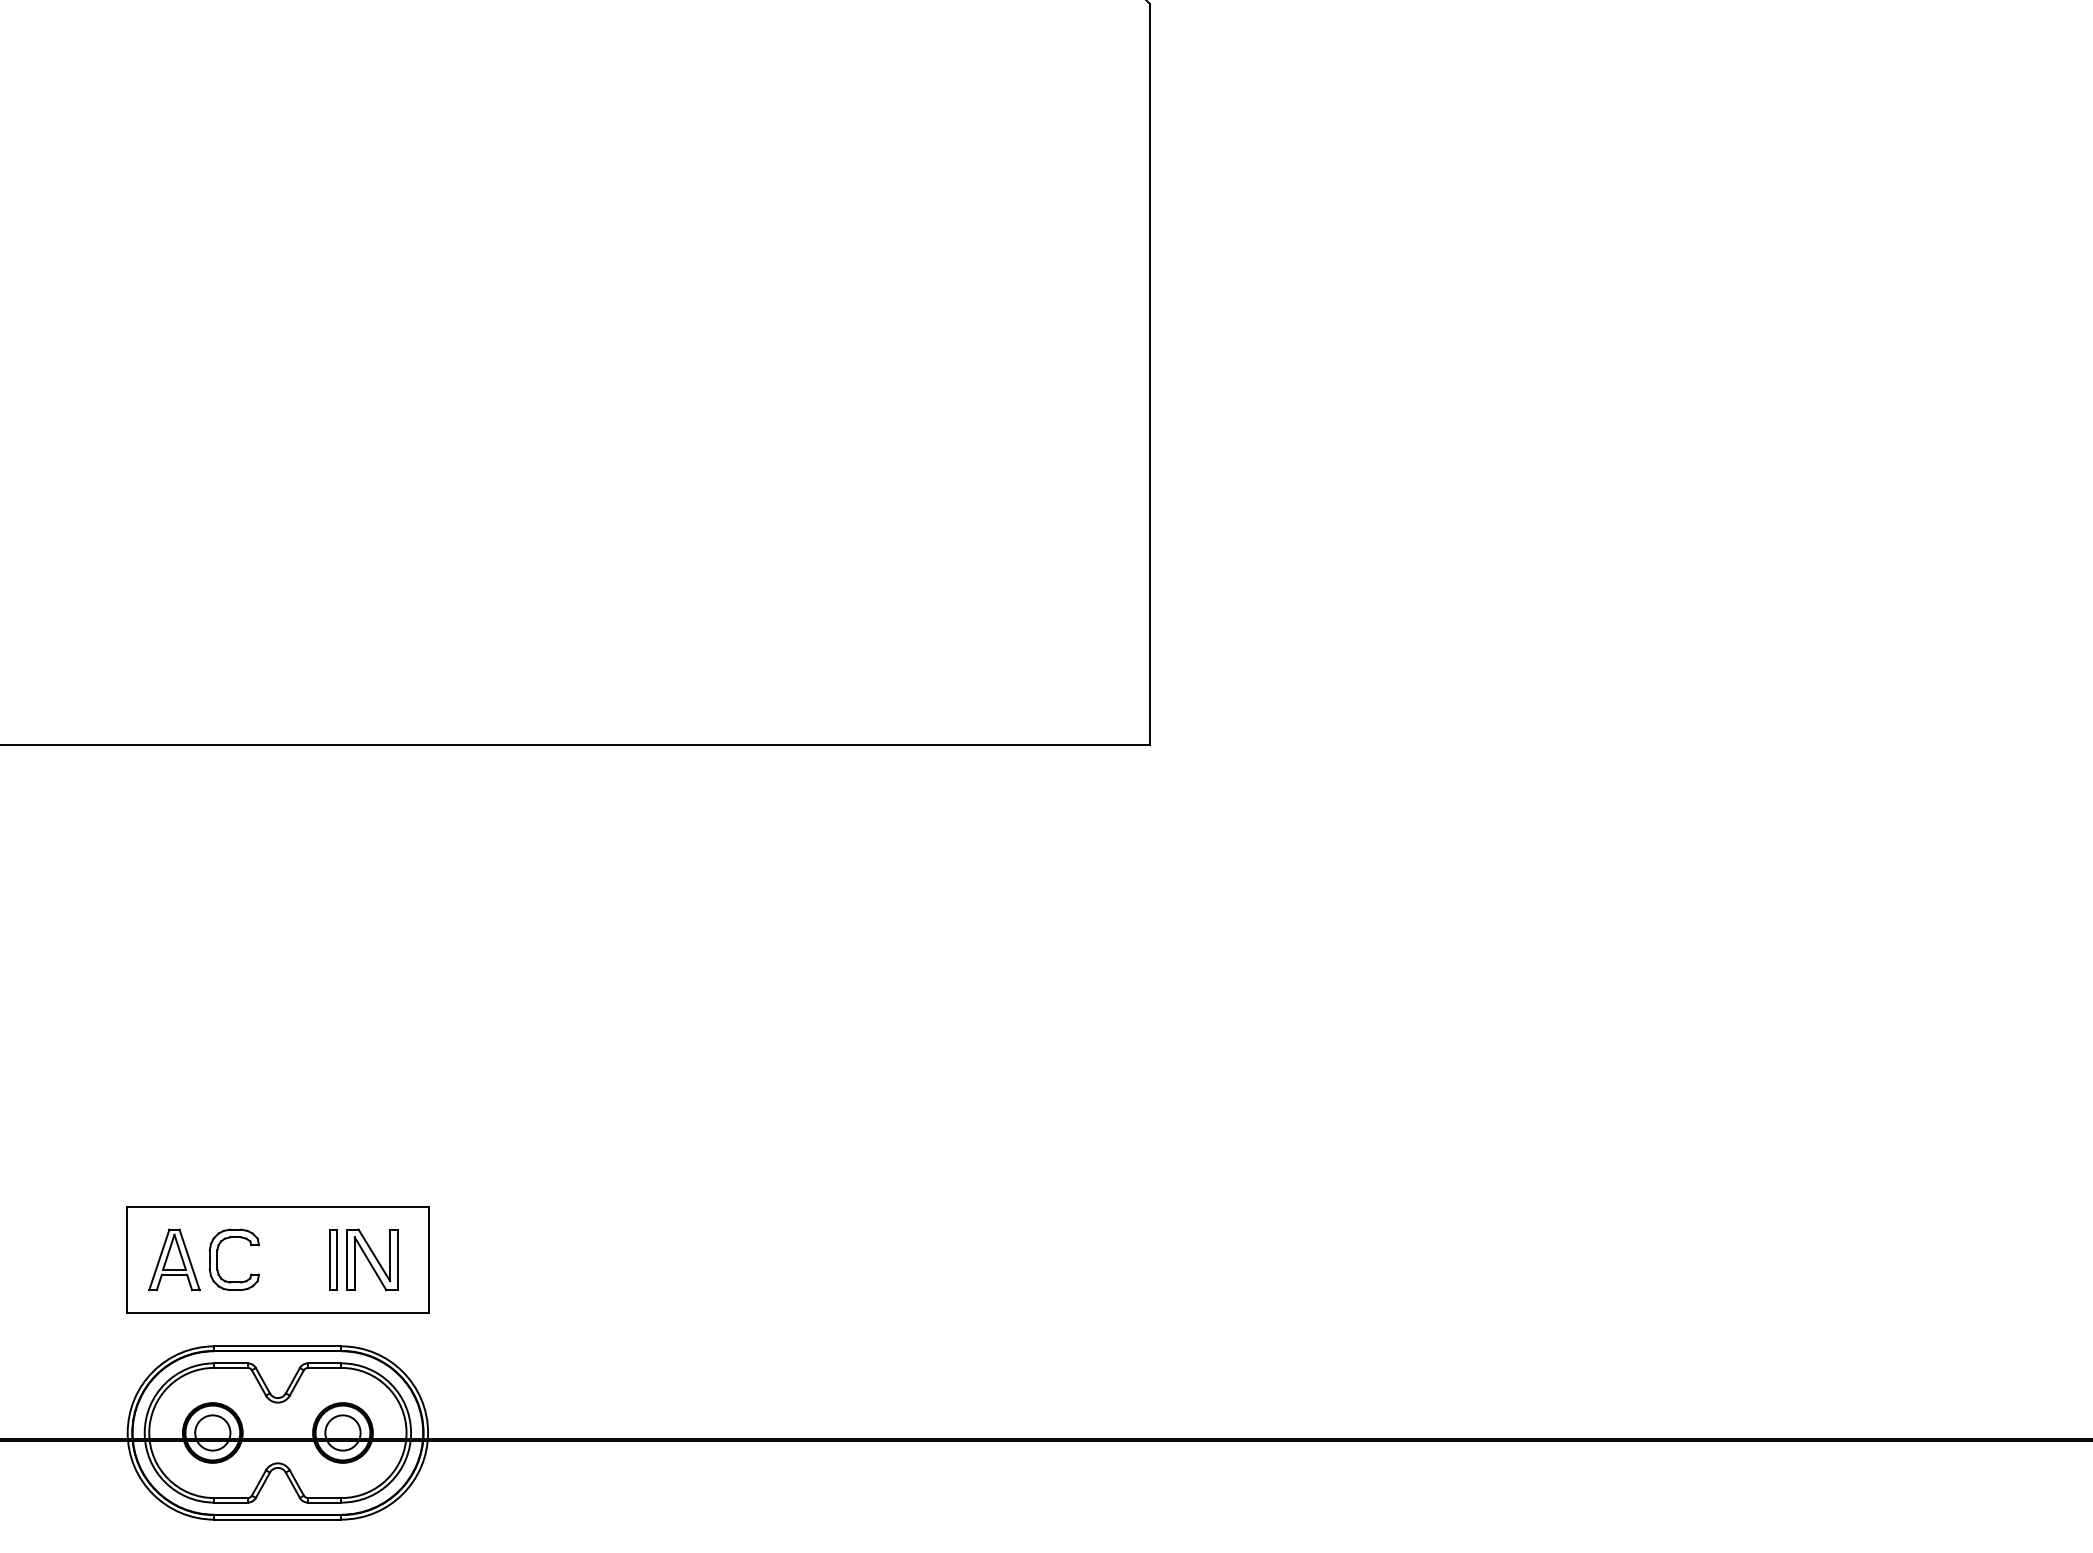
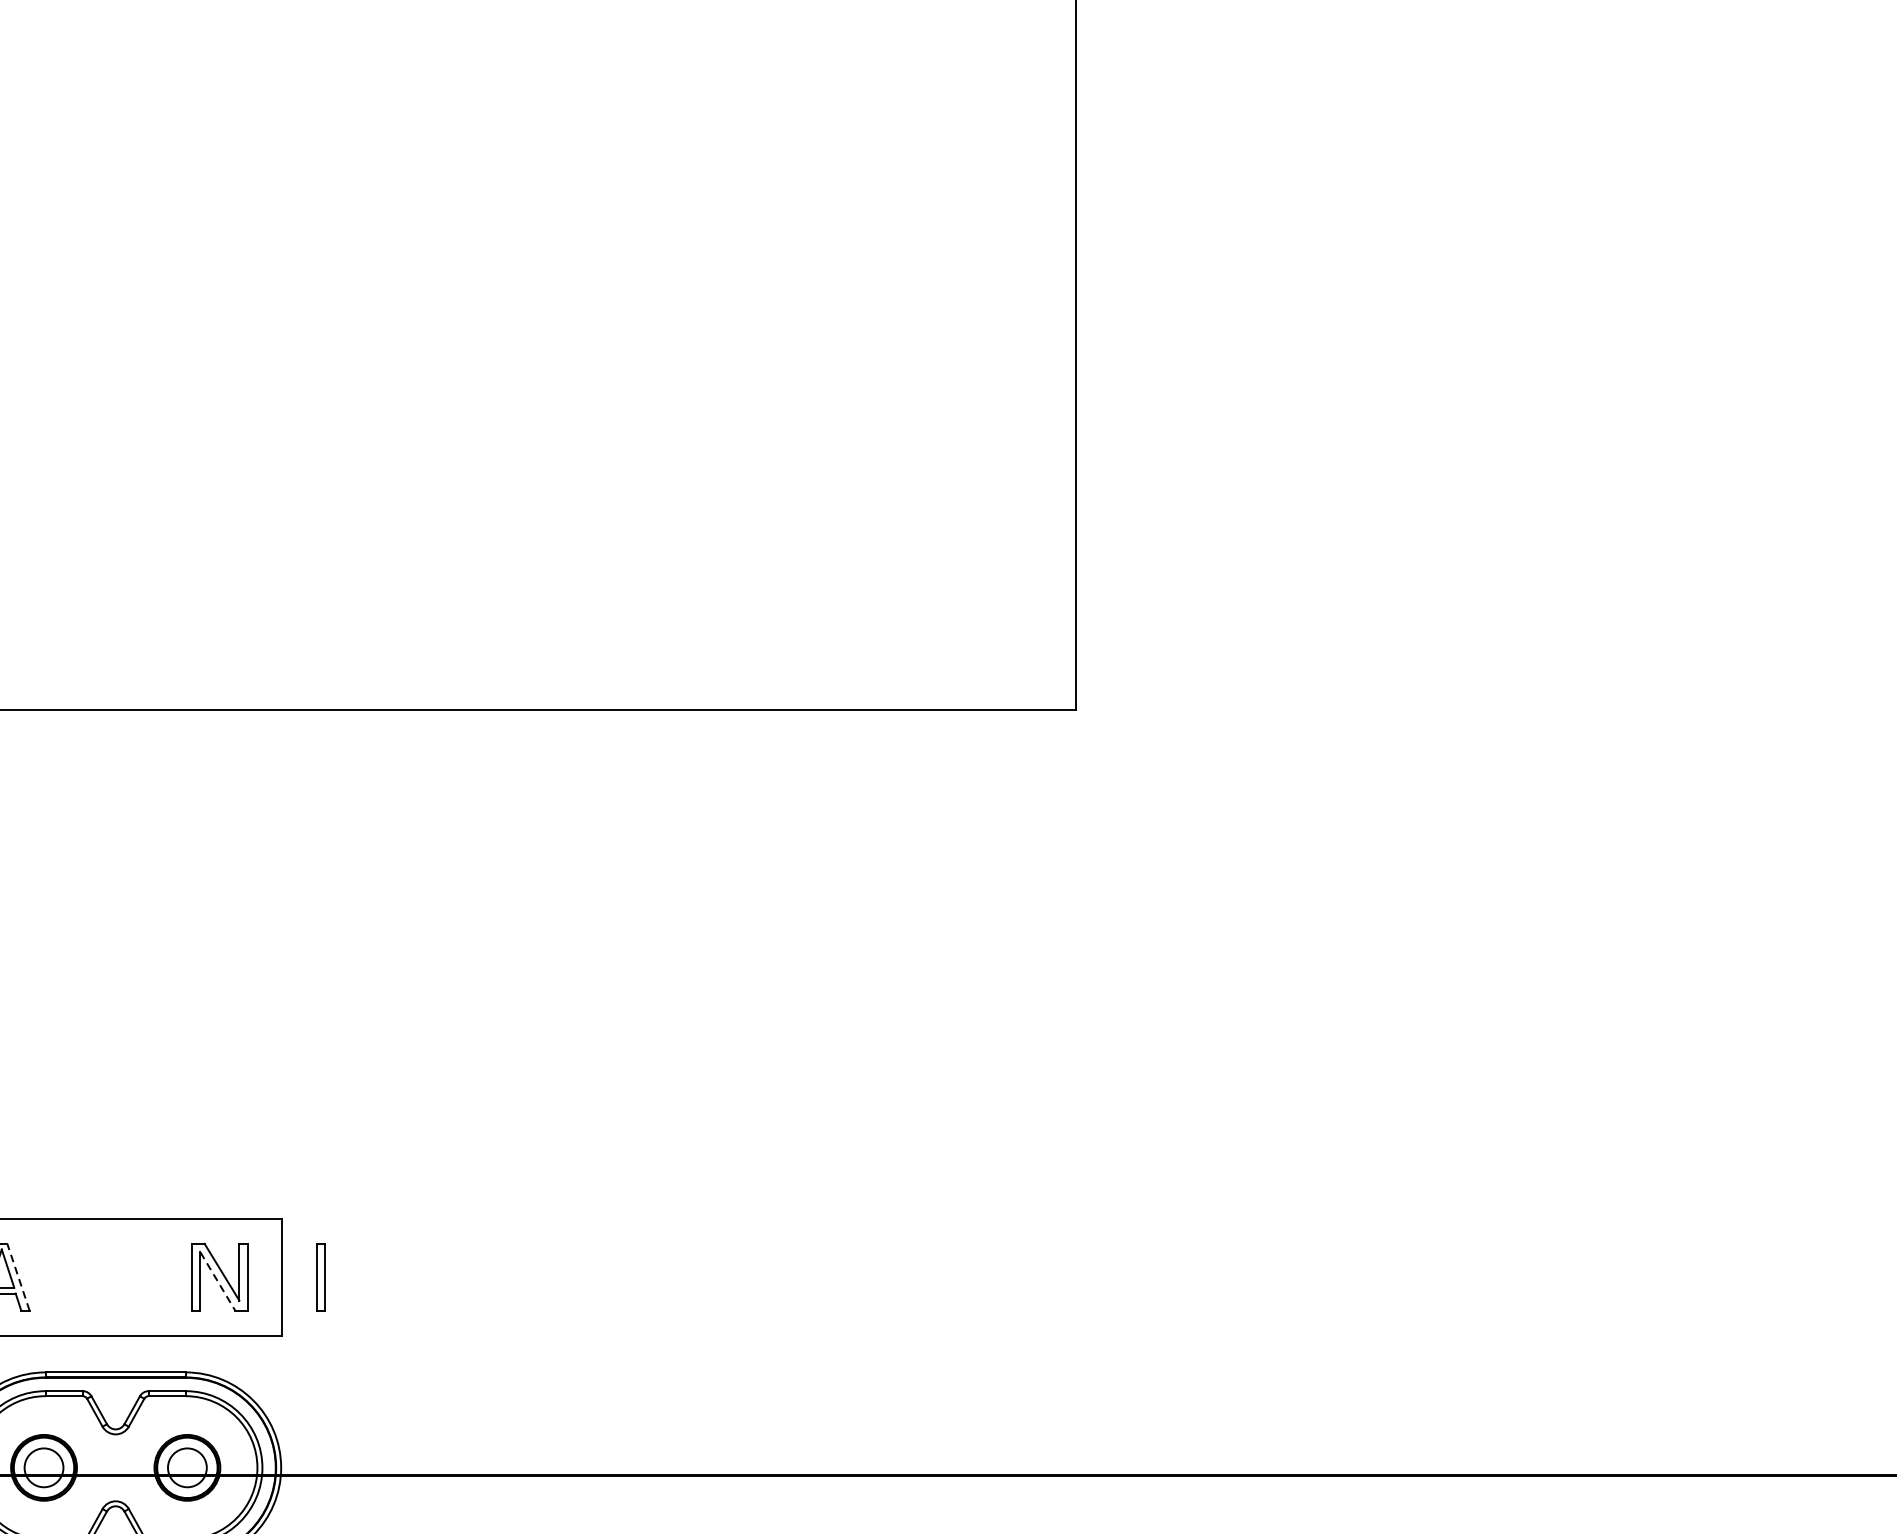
line: (189, 1259) -> (18, 1276), solid -> dashed
part: (217, 1259) -> (49, 1276), removed
part: (333, 1259) -> (321, 1276), moved
line: (370, 1263) -> (217, 1281), solid -> dashed

